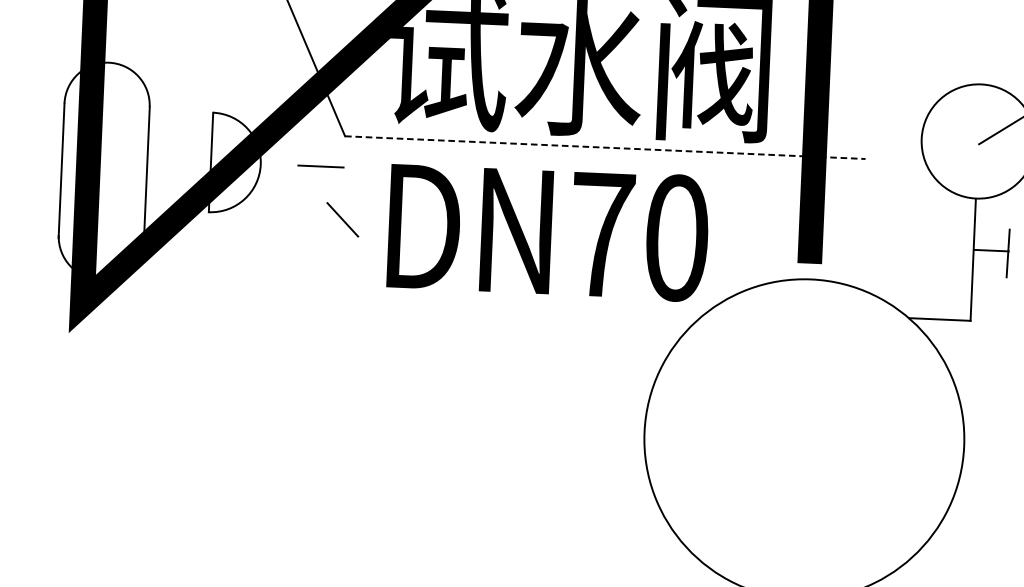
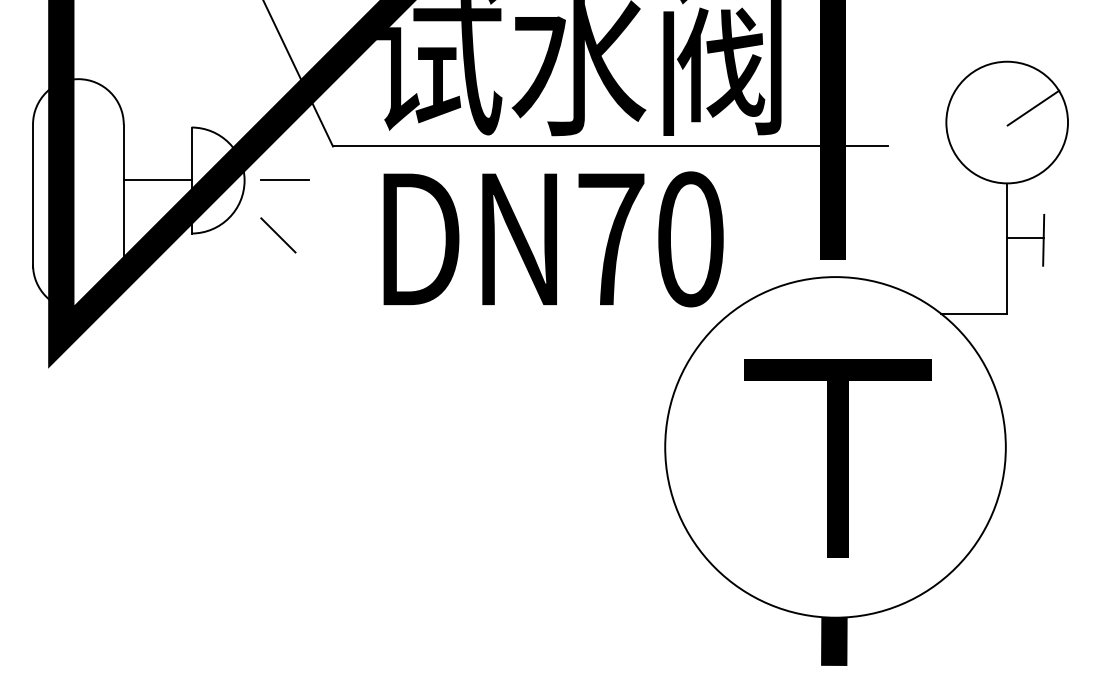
line: (605, 147) -> (610, 146), dashed -> solid
line: (179, 160) -> (157, 179), added
line: (320, 166) -> (284, 179), moved
line: (342, 219) -> (278, 235), moved
part: (805, 449) -> (837, 458), added

